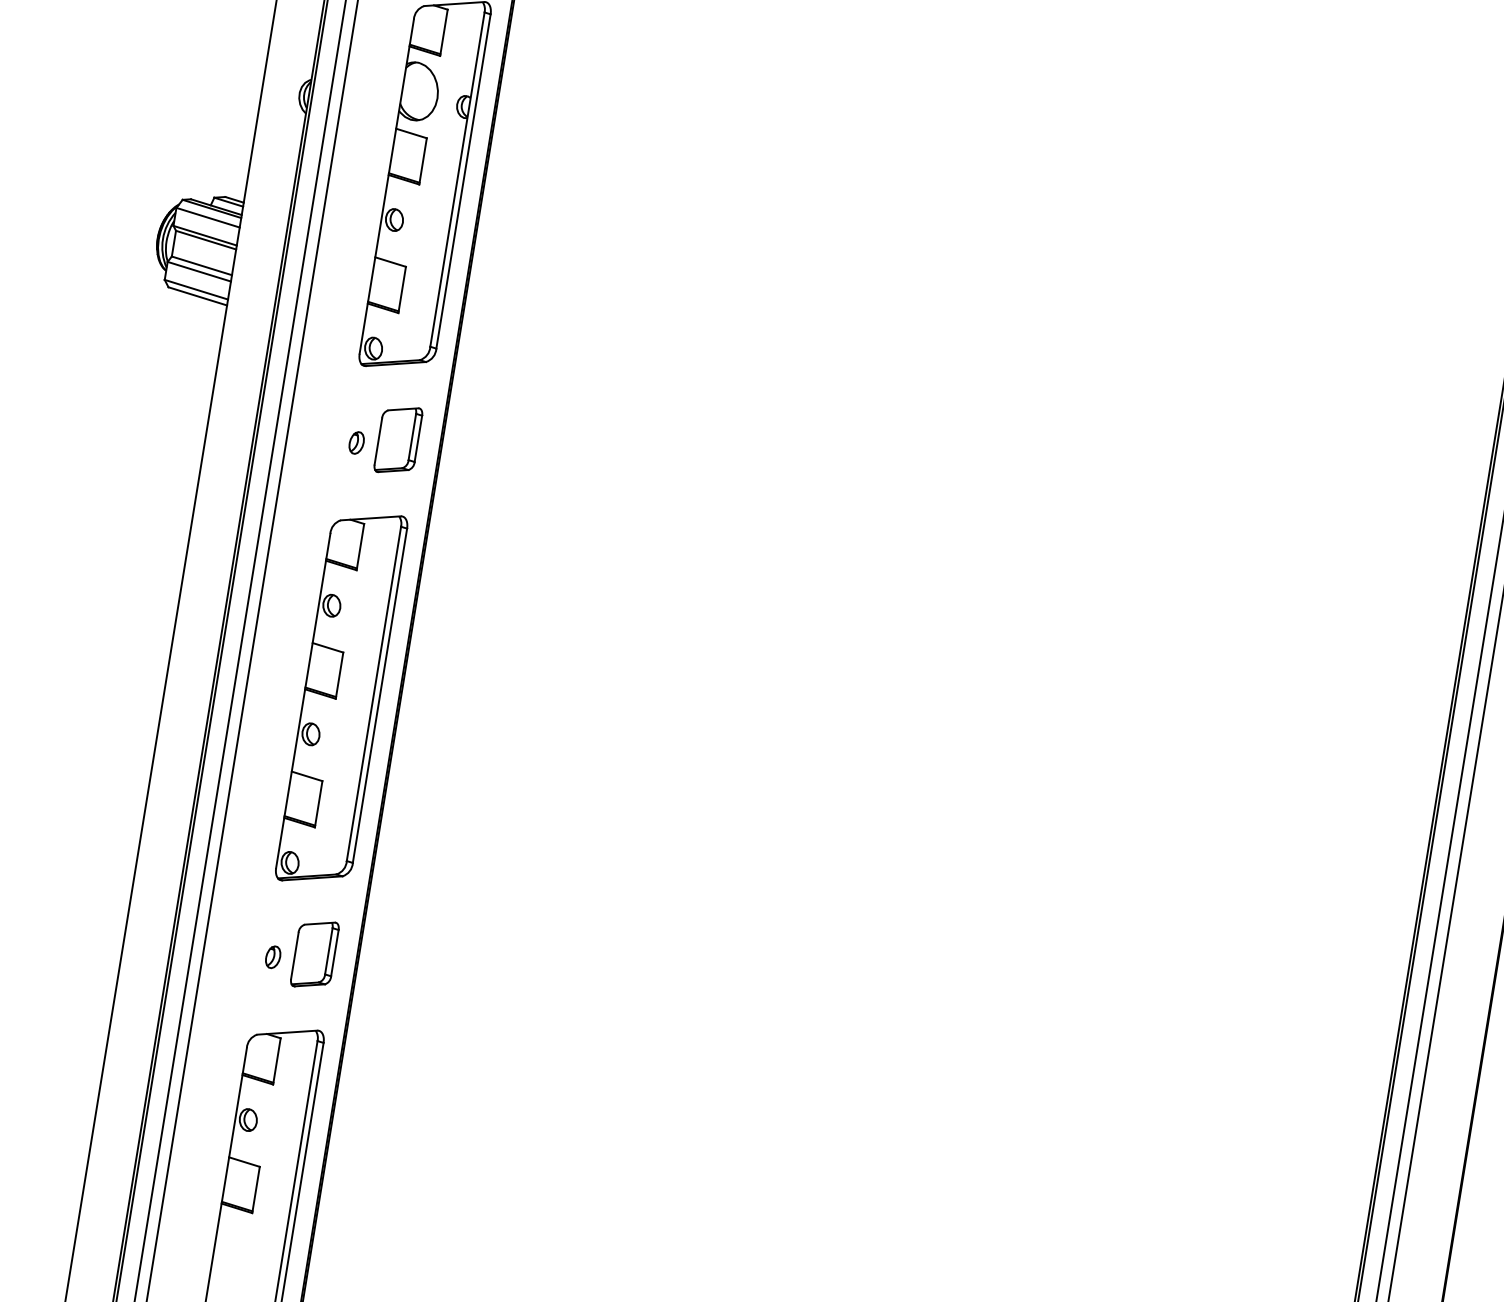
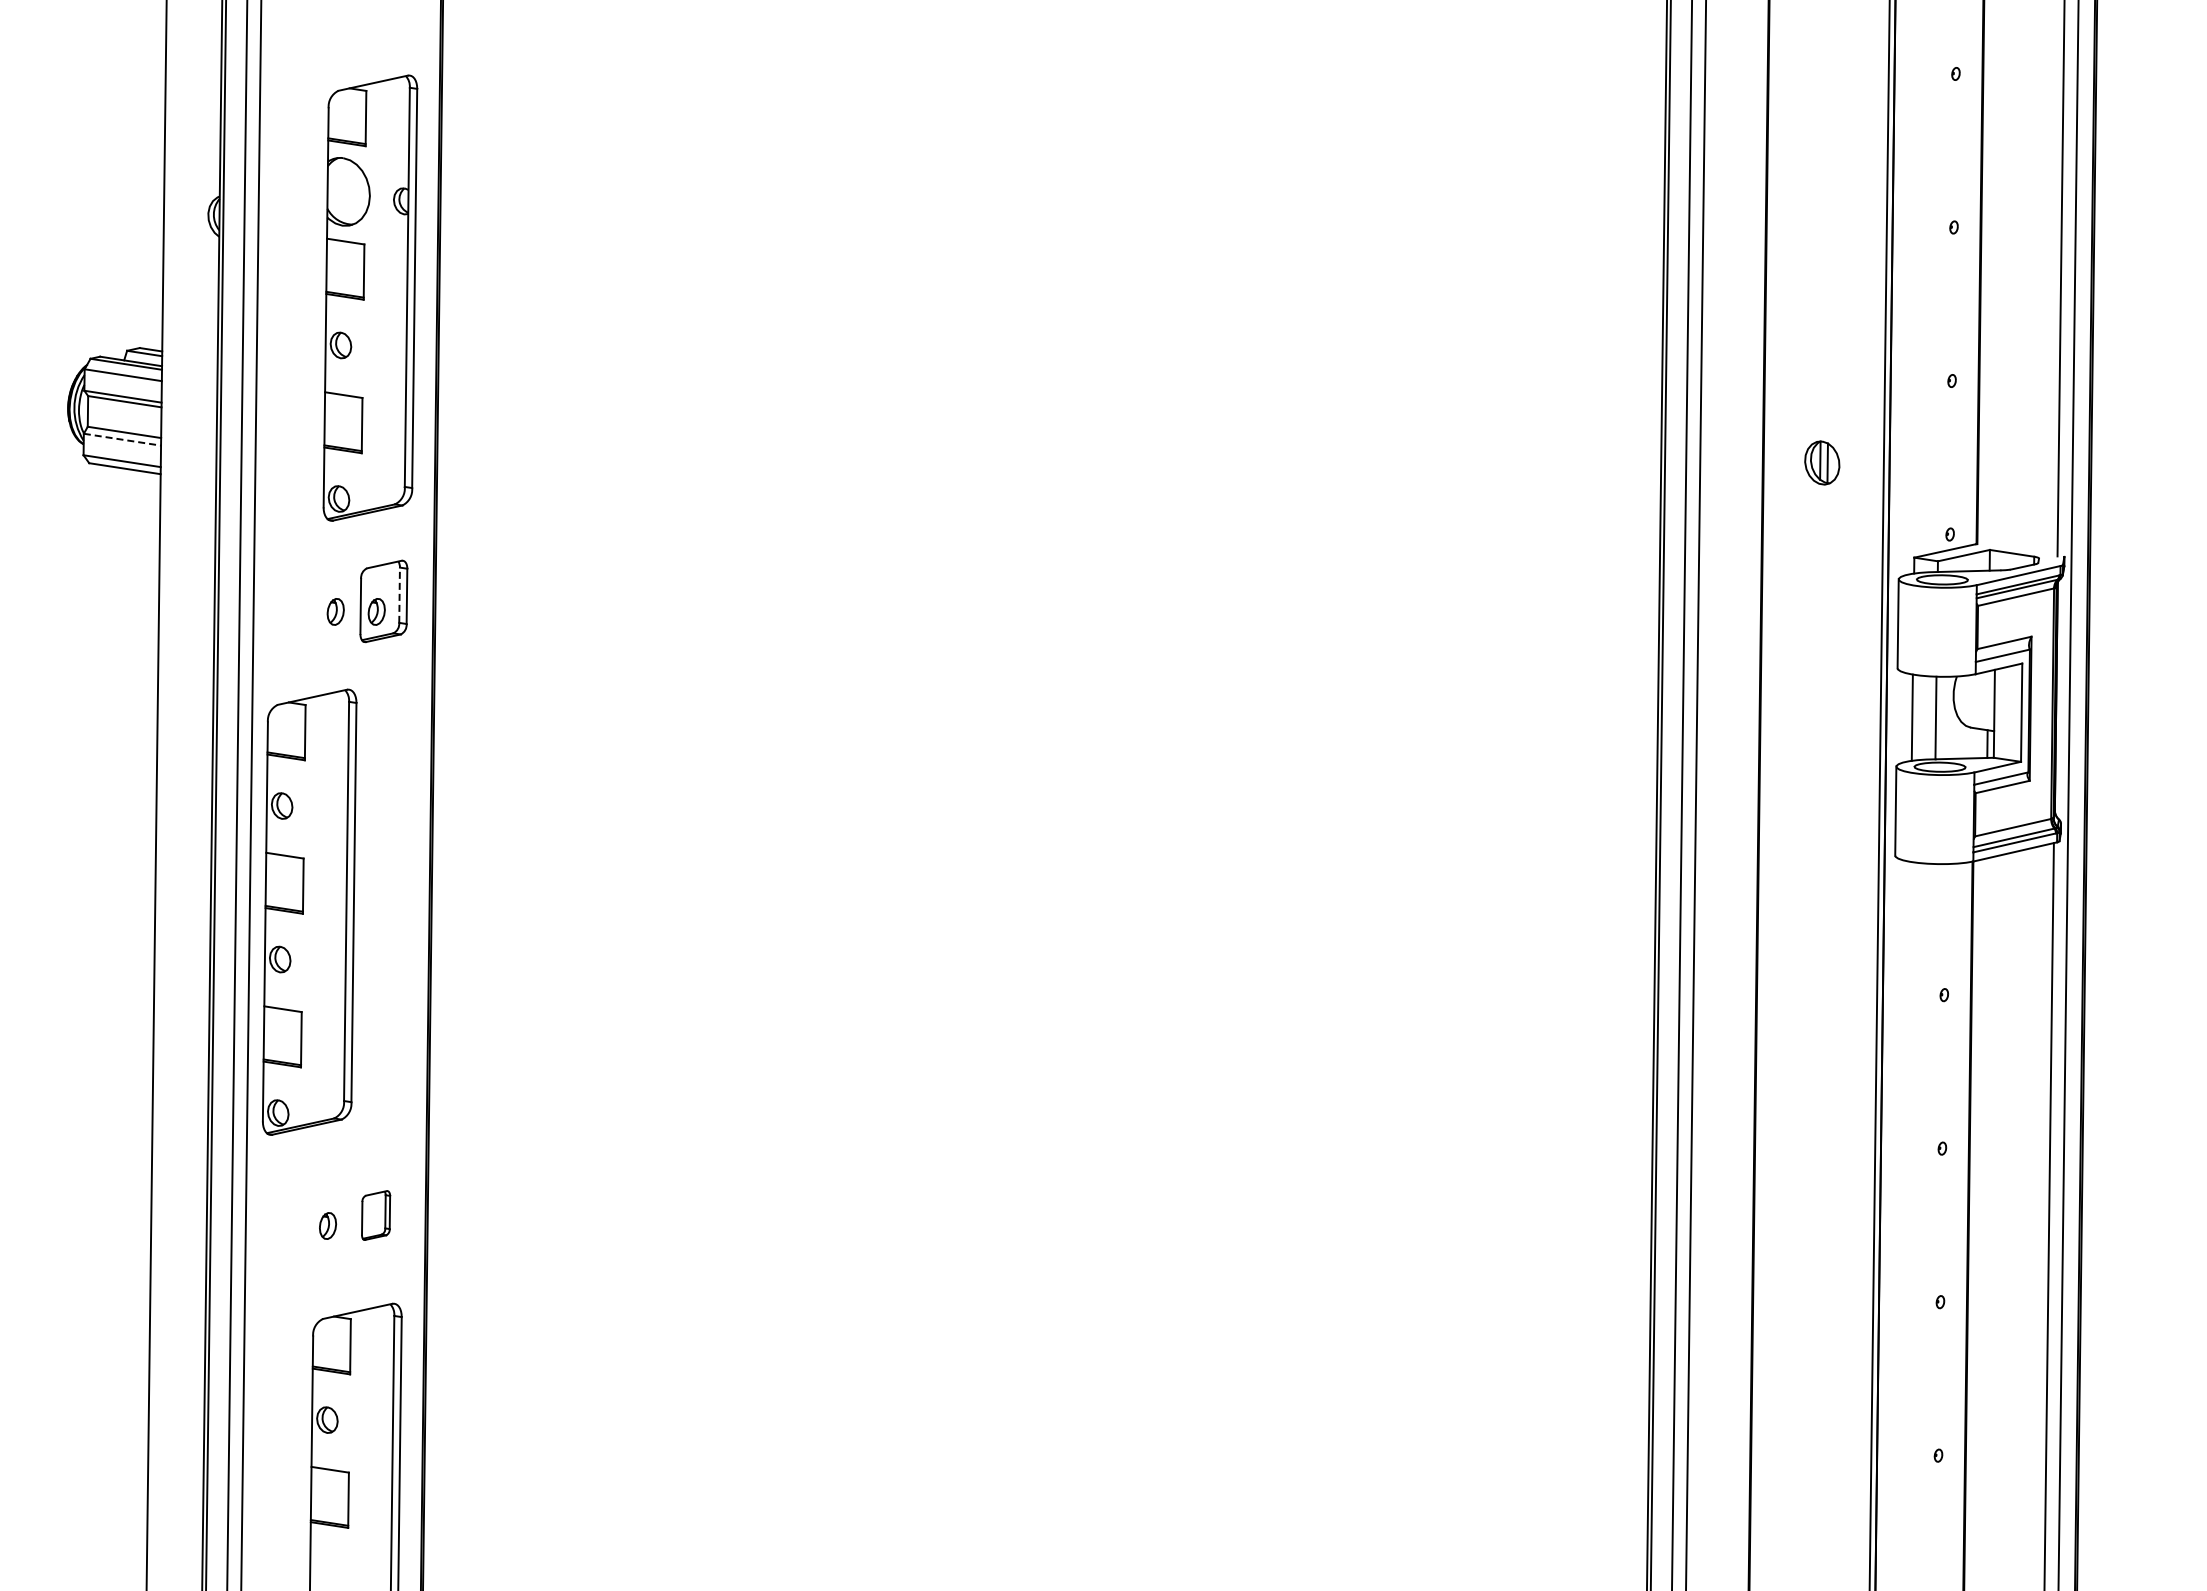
line: (199, 271) -> (122, 439), solid -> dashed
line: (412, 437) -> (399, 595), solid -> dashed
part: (390, 447) -> (376, 611), added
part: (341, 697) -> (309, 911), moved
part: (314, 954) -> (375, 1215), size x0.6

